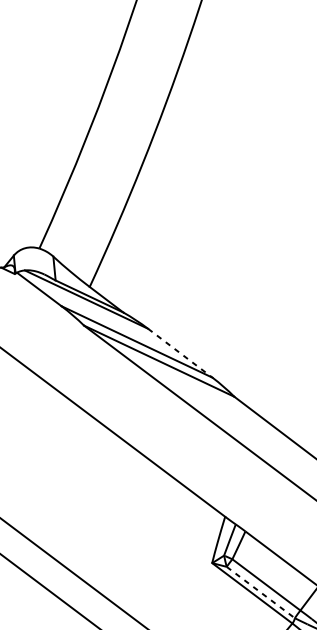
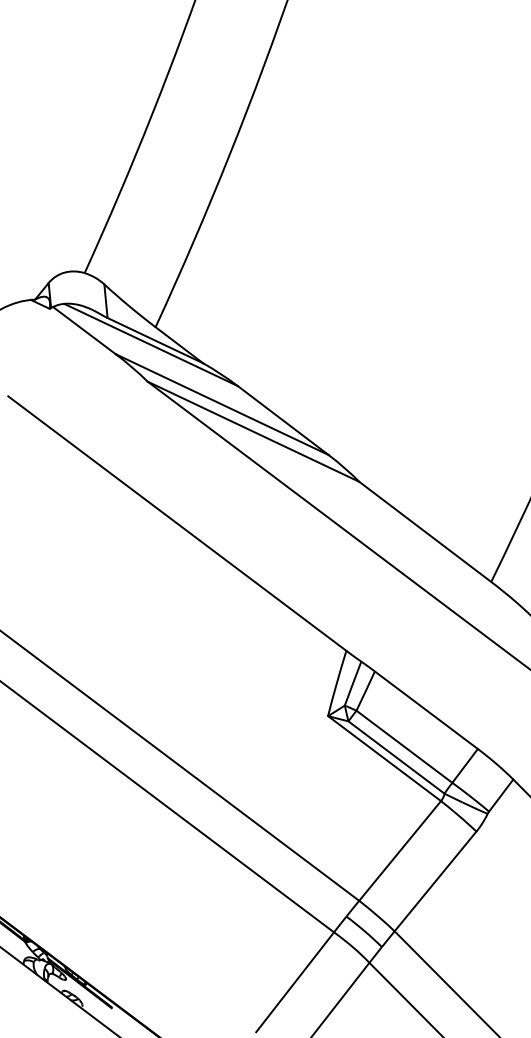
line: (180, 353) -> (283, 420), dashed -> solid
line: (260, 592) -> (396, 757), dashed -> solid

